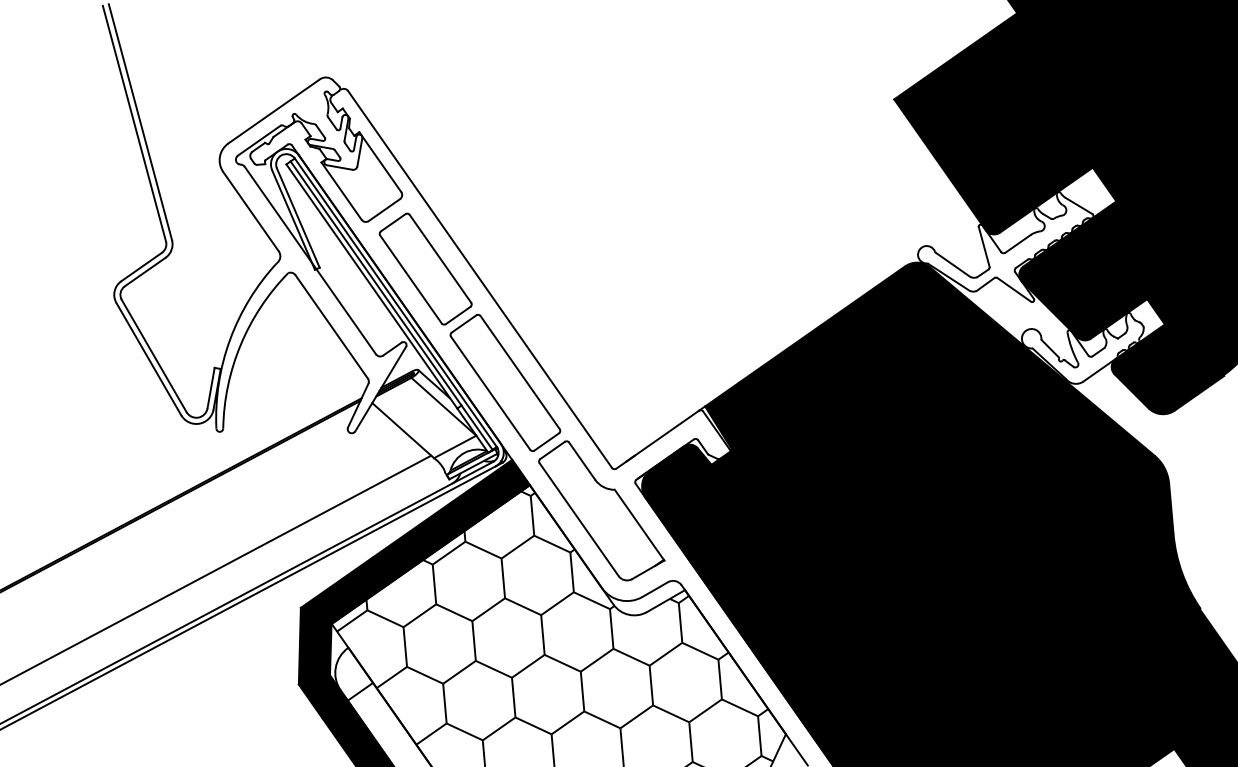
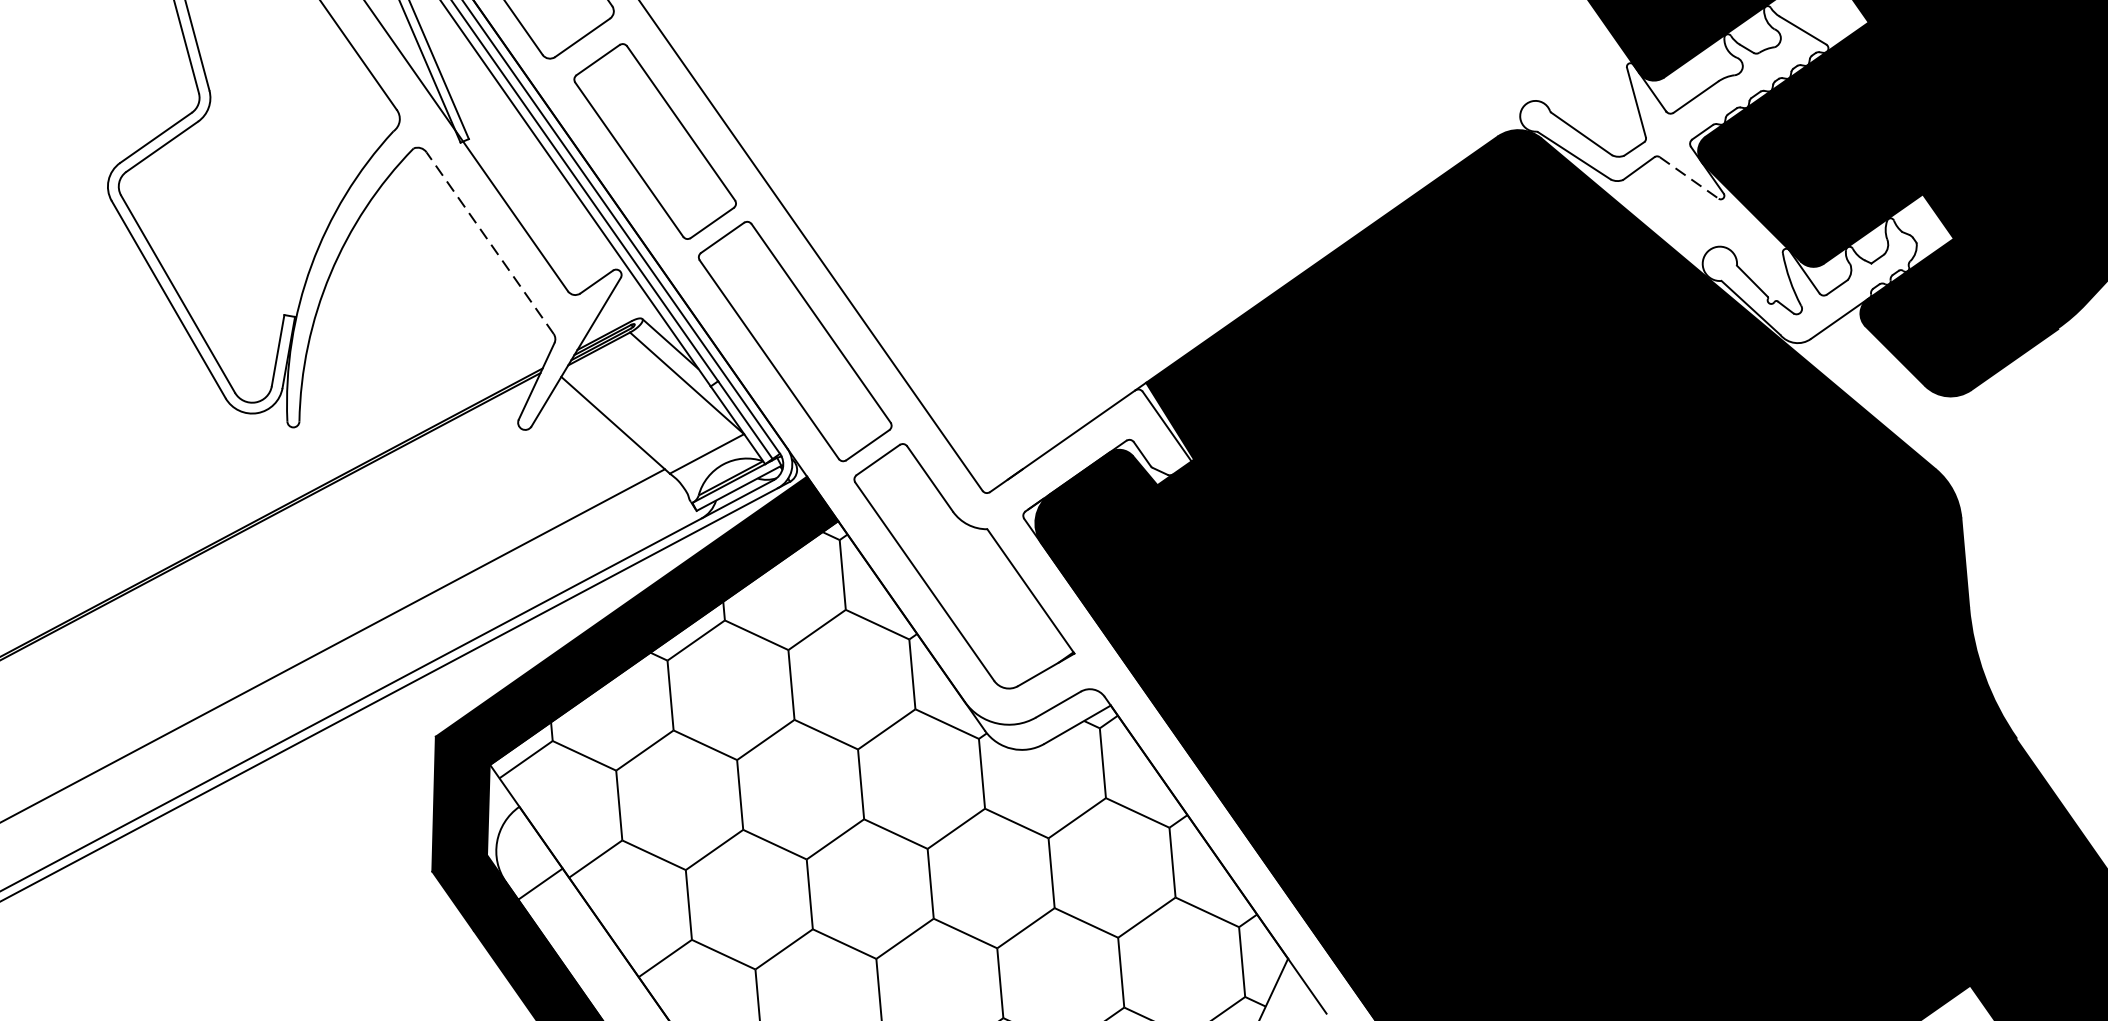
line: (1014, 289) -> (1689, 177), solid -> dashed
line: (331, 326) -> (489, 242), solid -> dashed

